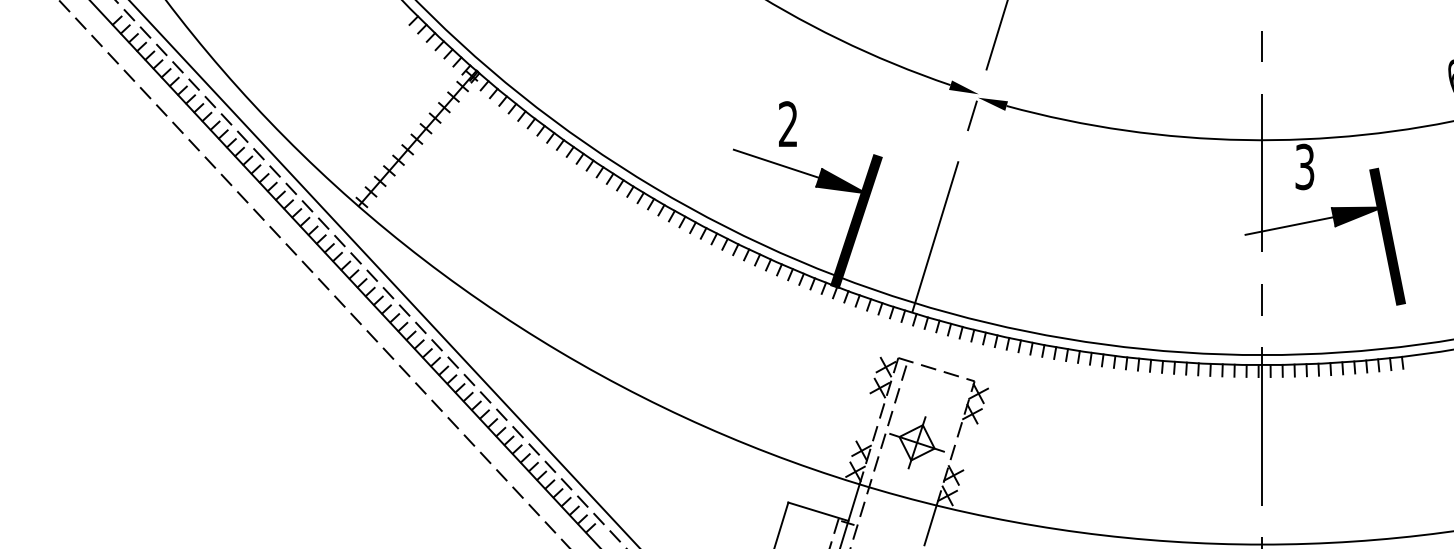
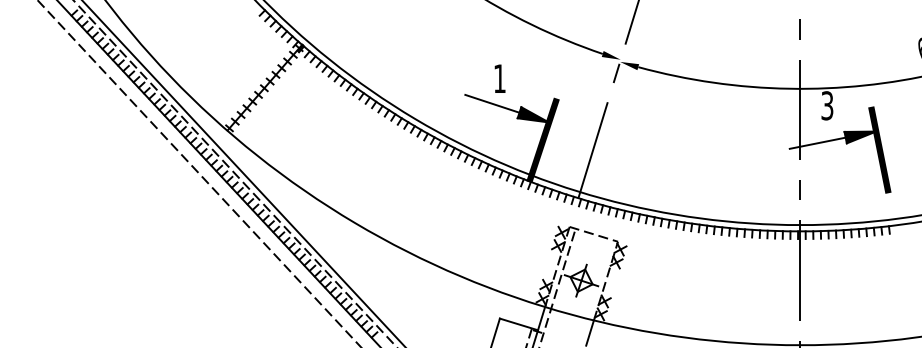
text: (787, 123) -> (499, 78), 2 -> 1

